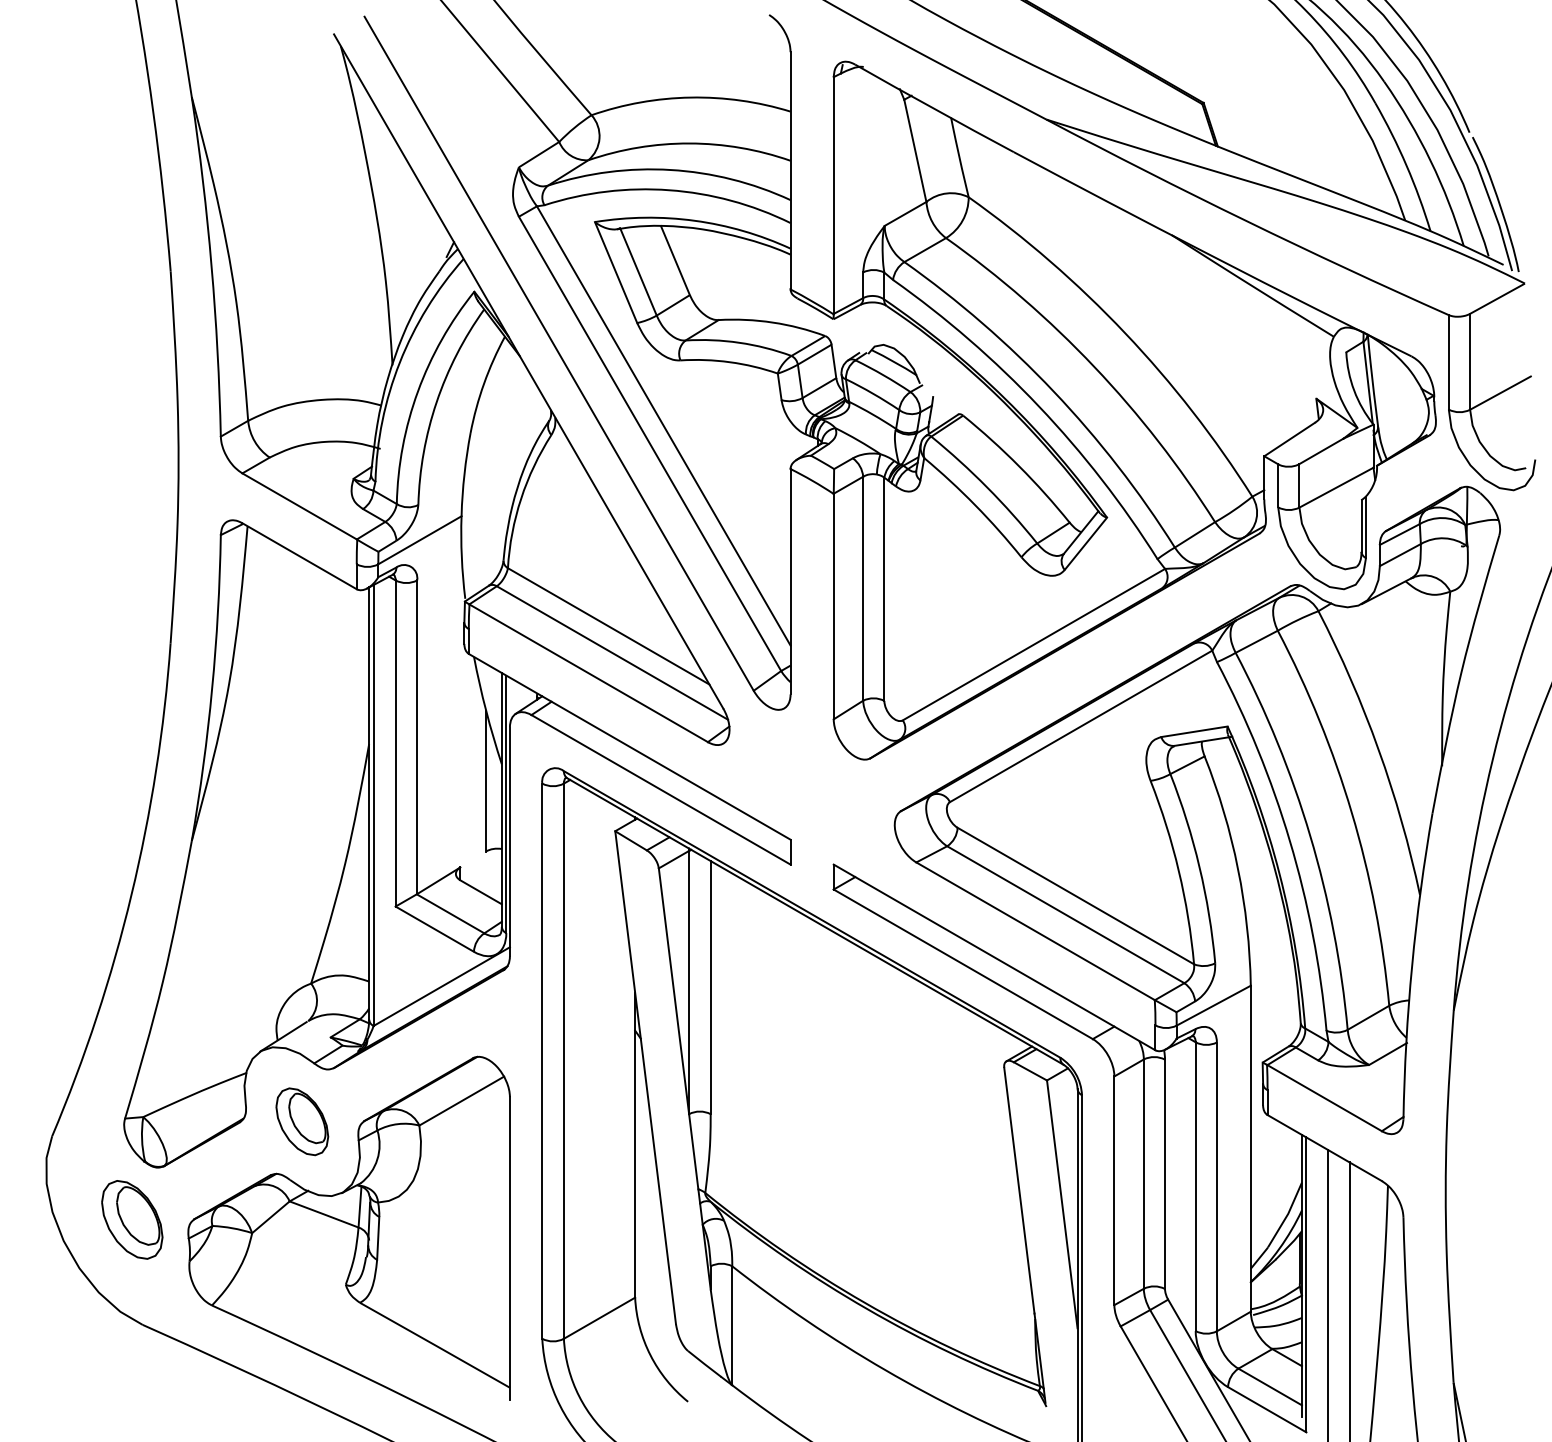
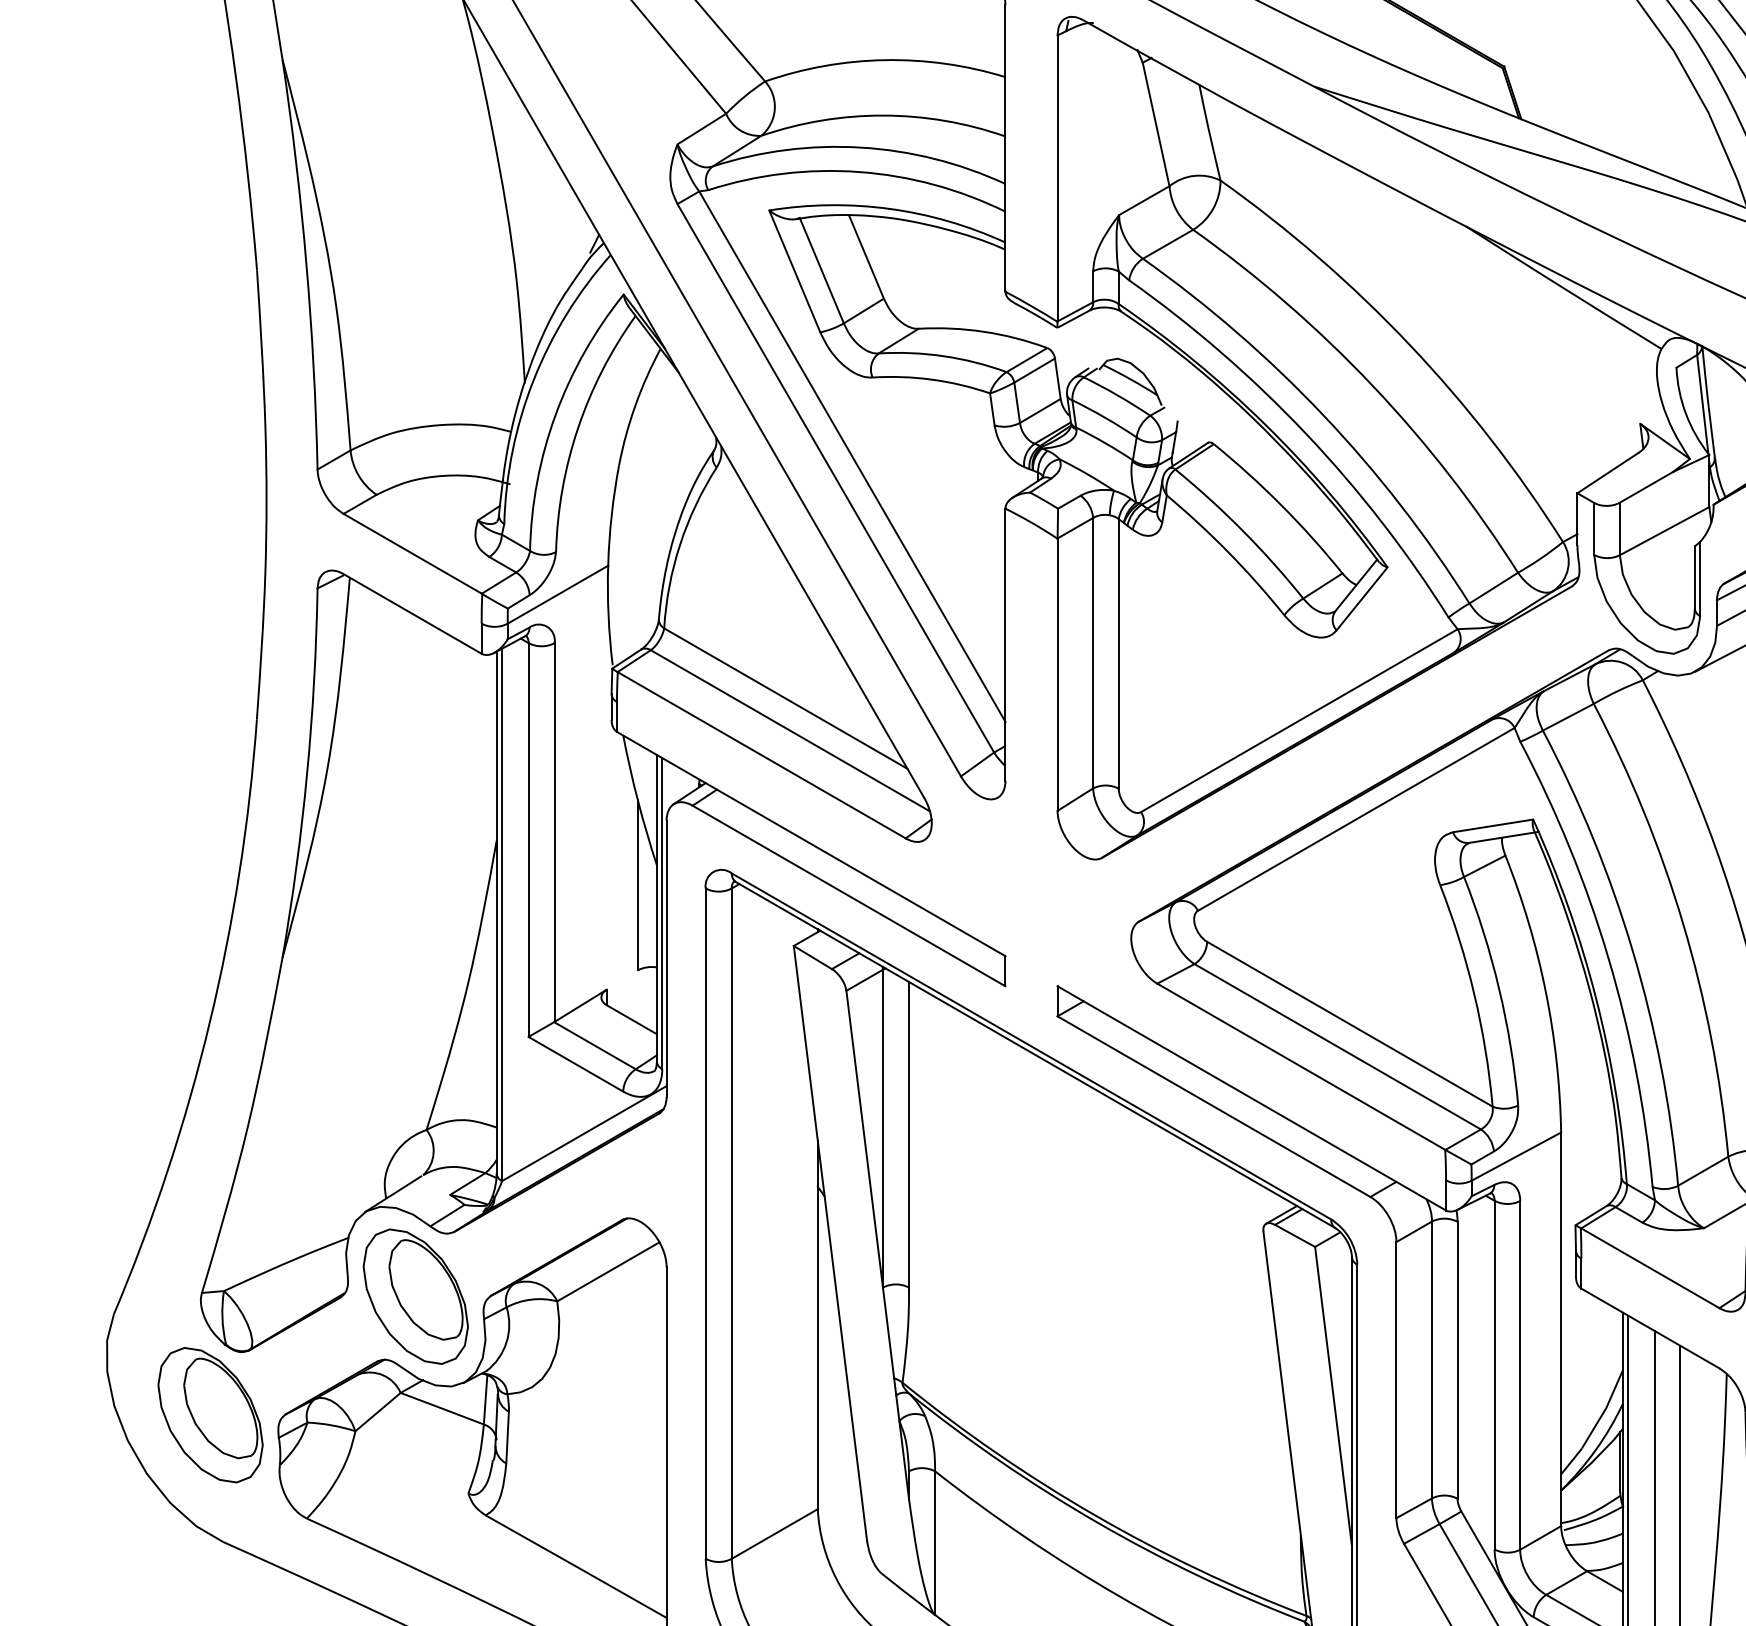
part: (302, 1121) -> (416, 1296), size x1.67
part: (132, 1219) -> (210, 1414), size x1.43

